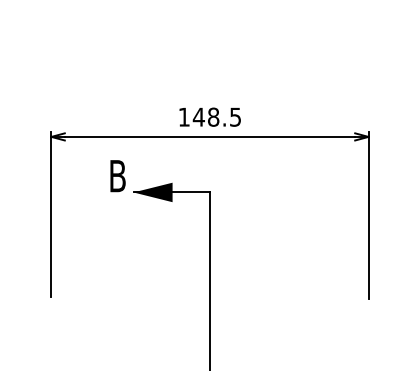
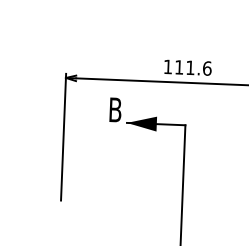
text: (216, 116) -> (192, 67), 148.5 -> 111.6

